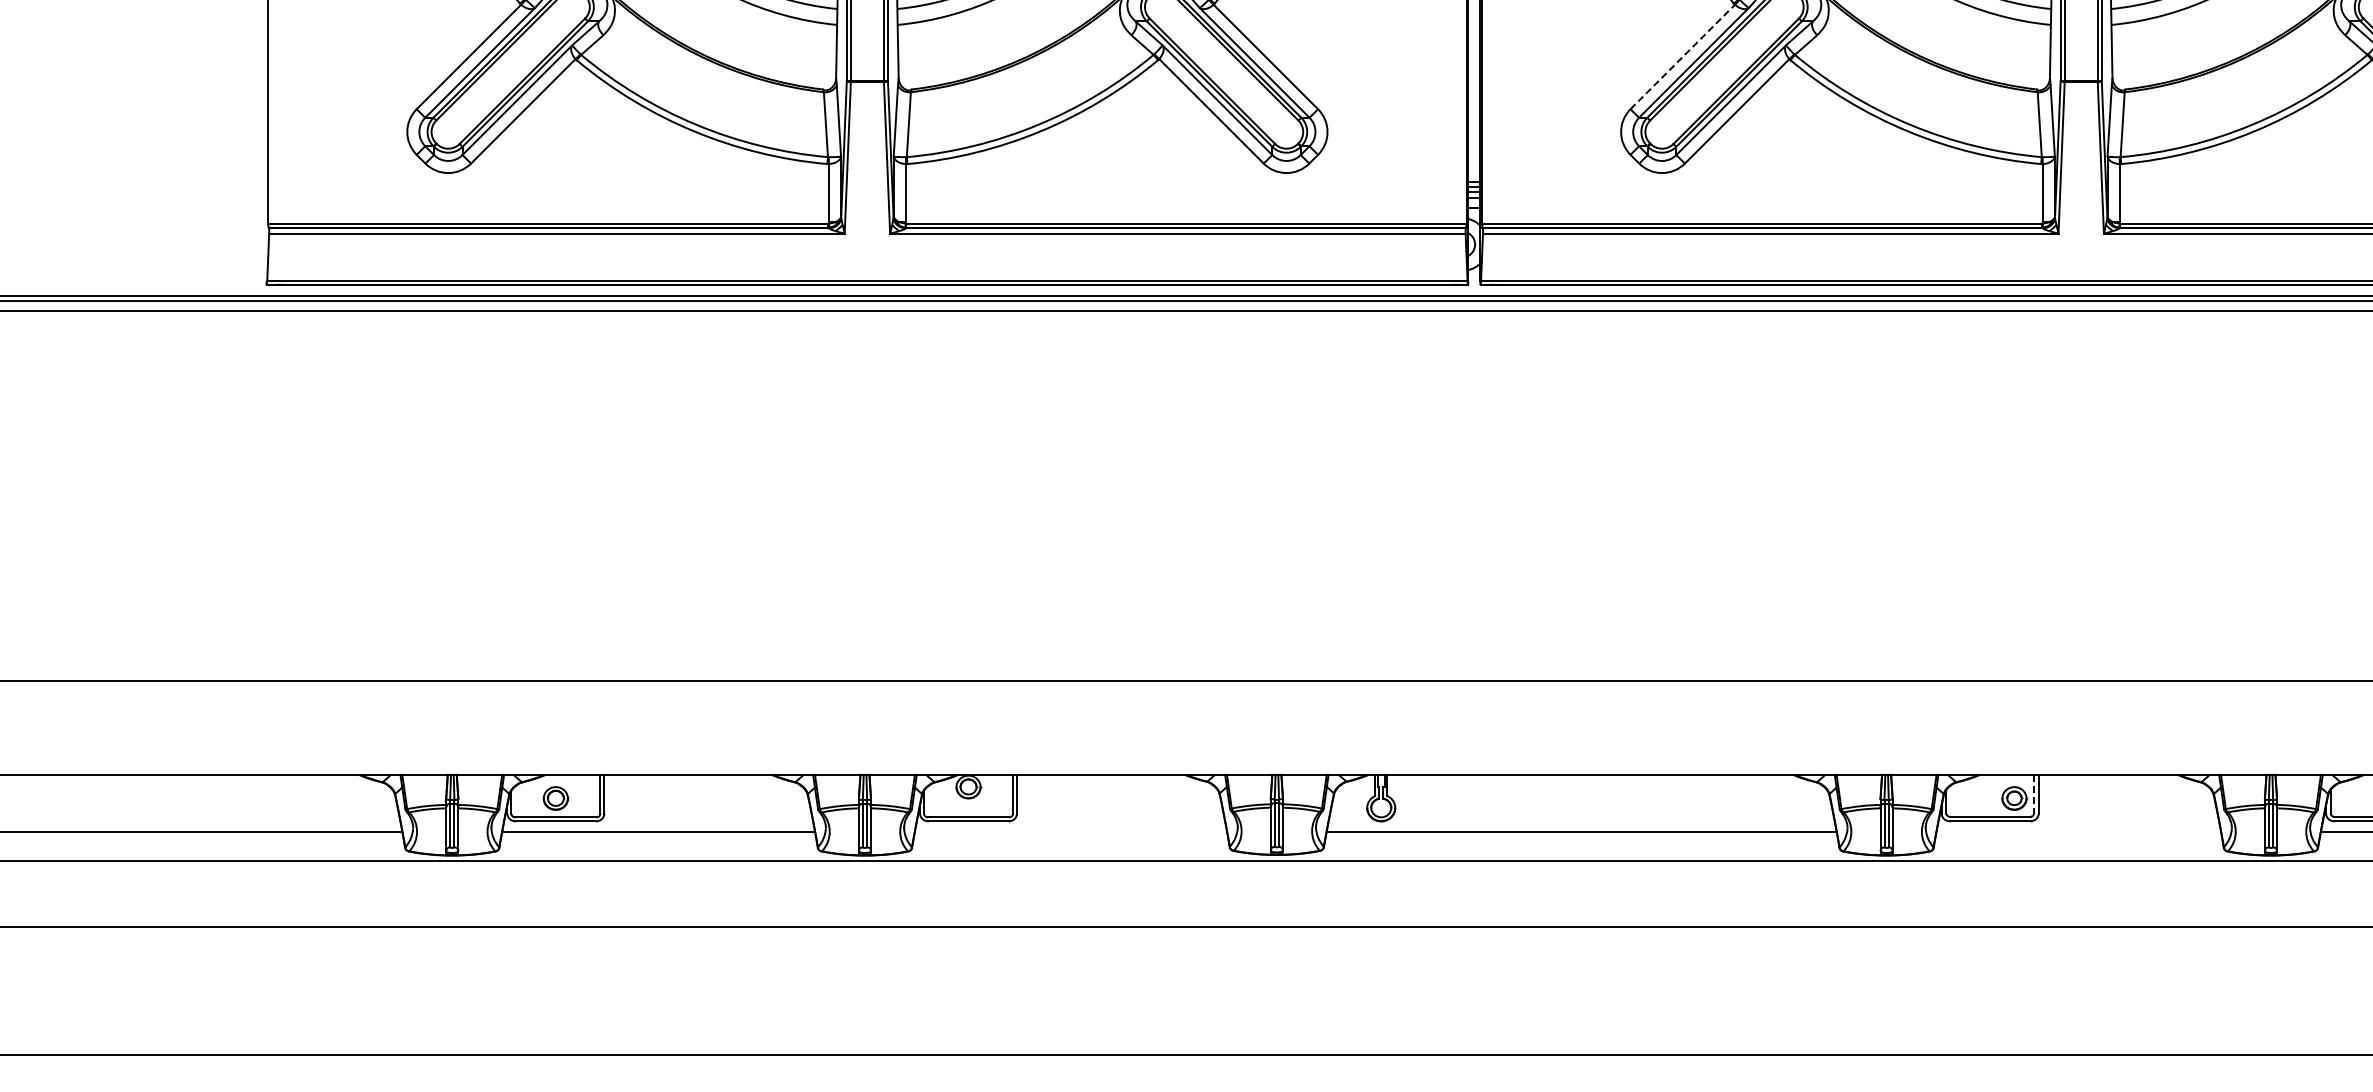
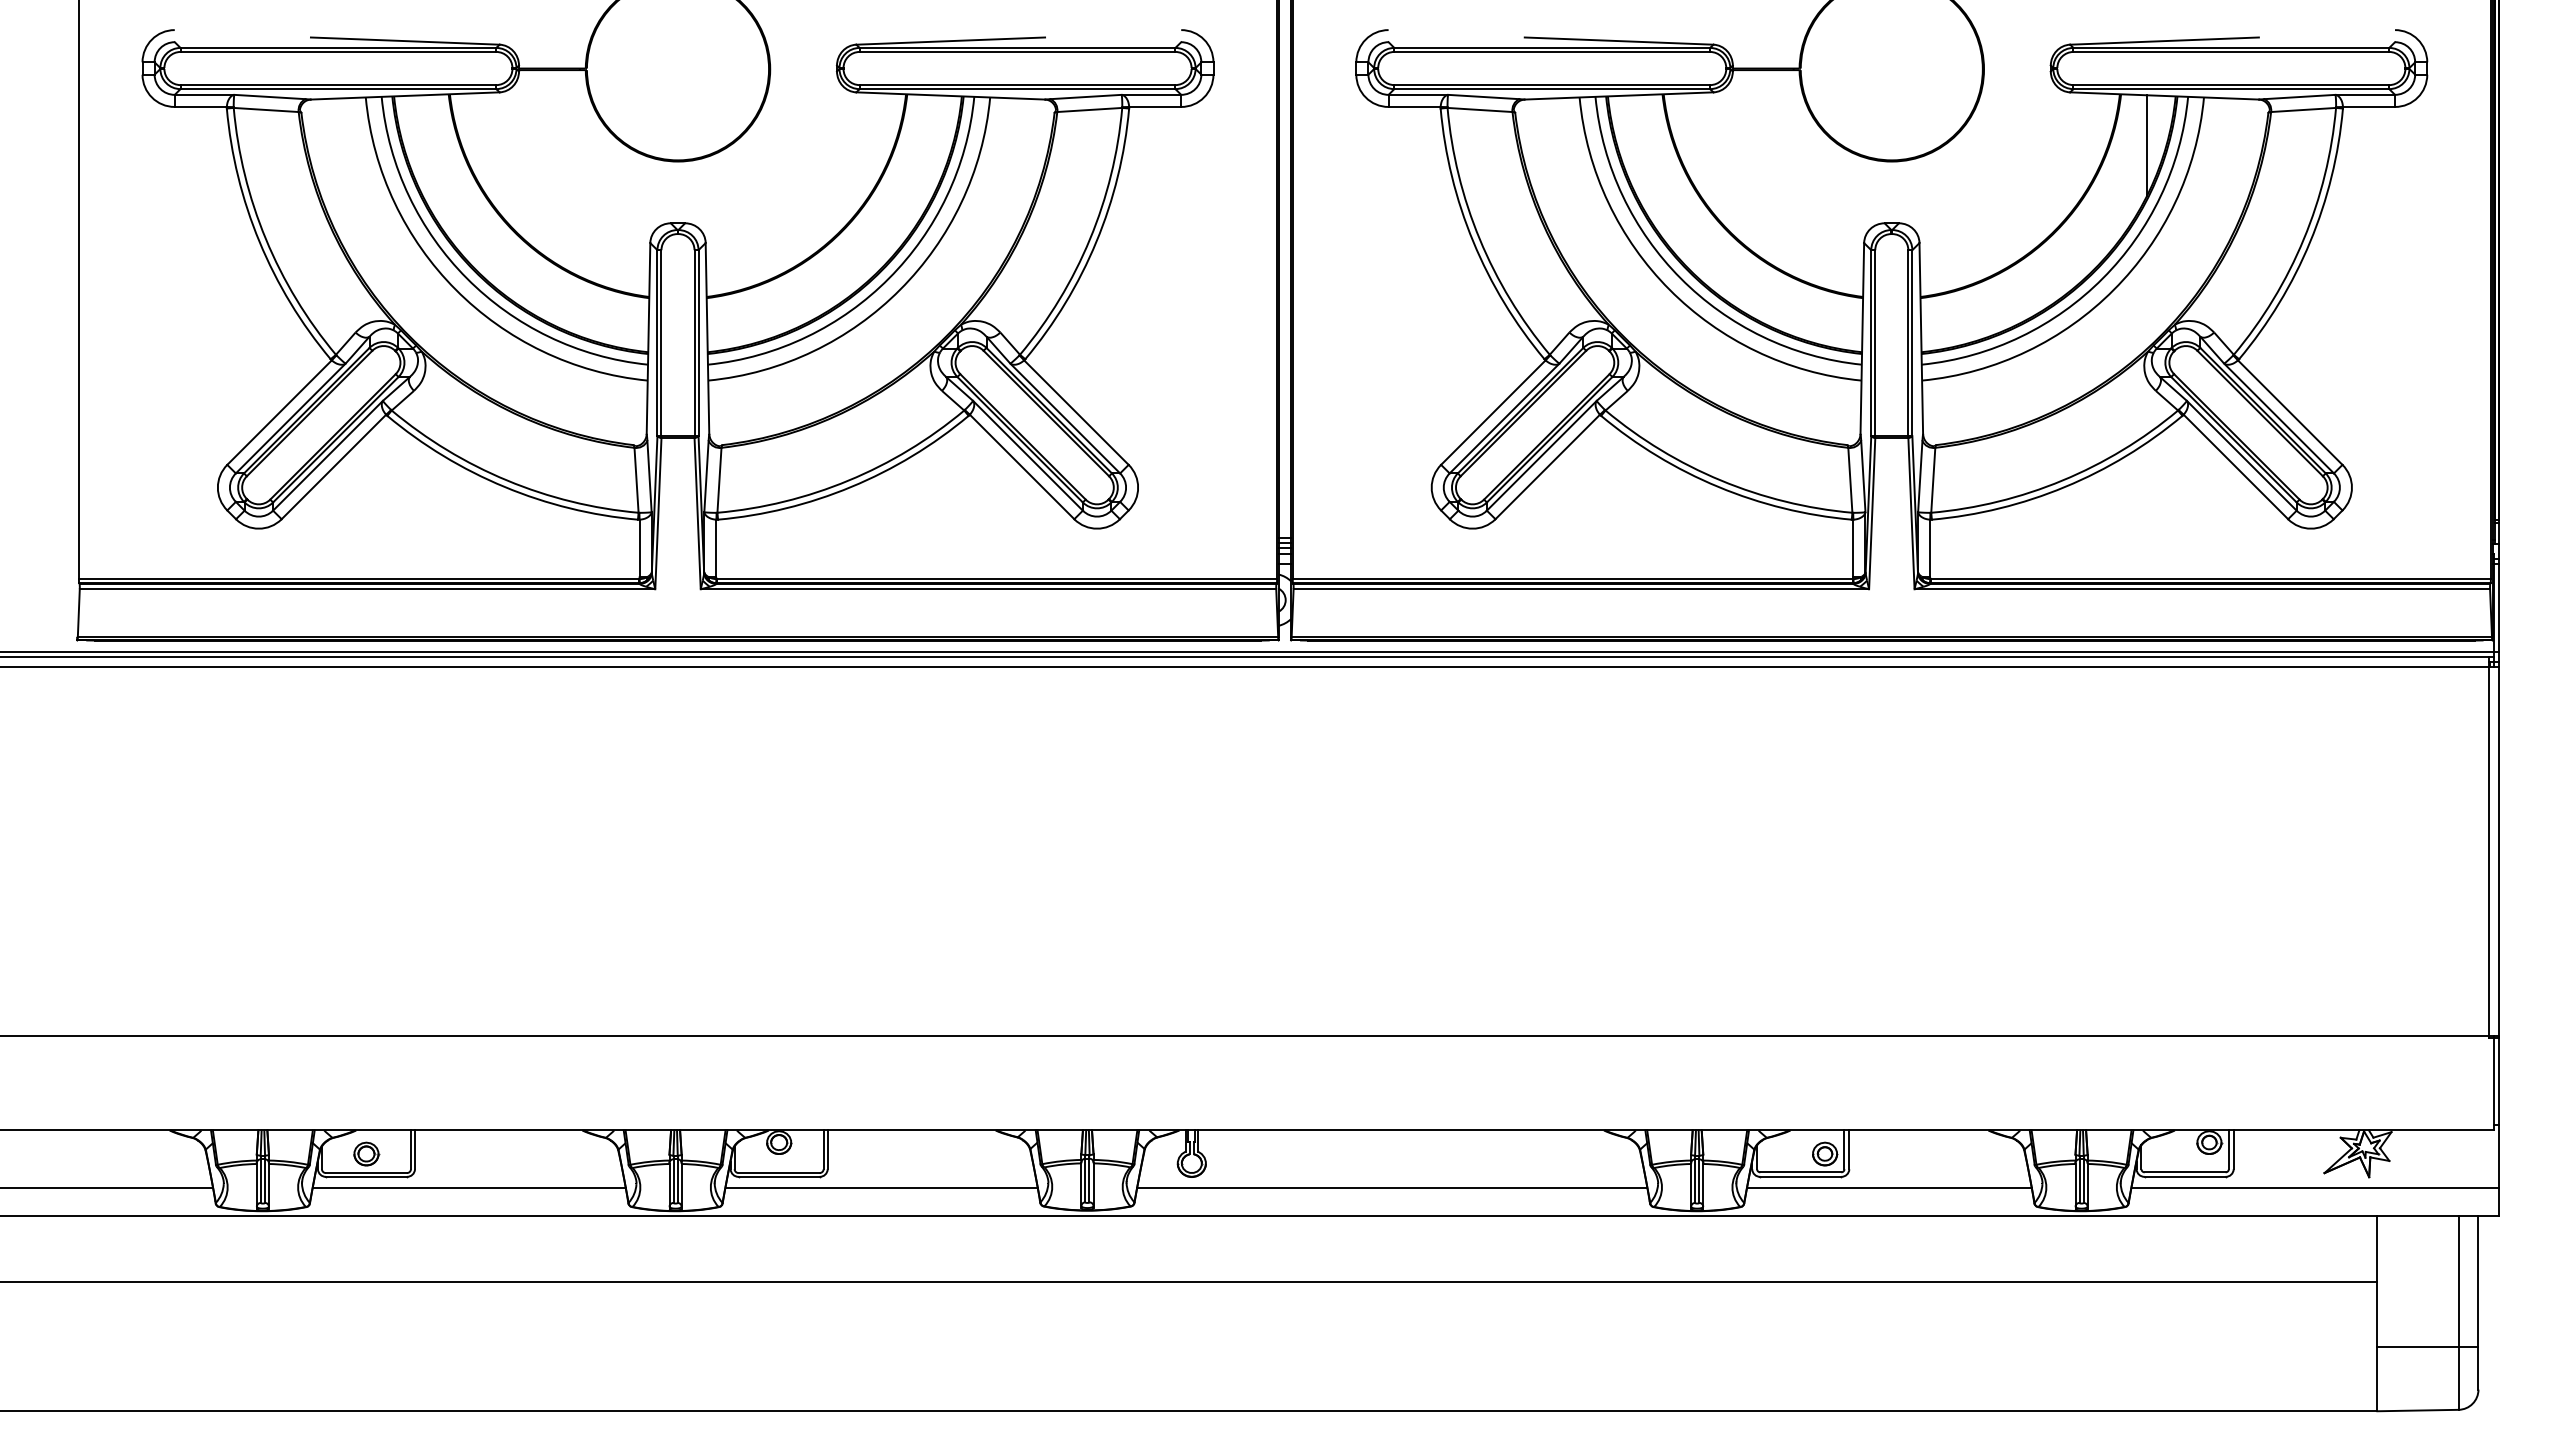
line: (1682, 56) -> (1493, 412), dashed -> solid
line: (2033, 794) -> (1844, 1150), dashed -> solid
line: (1070, 831) -> (881, 1187), added
line: (2078, 831) -> (1889, 1187), added

